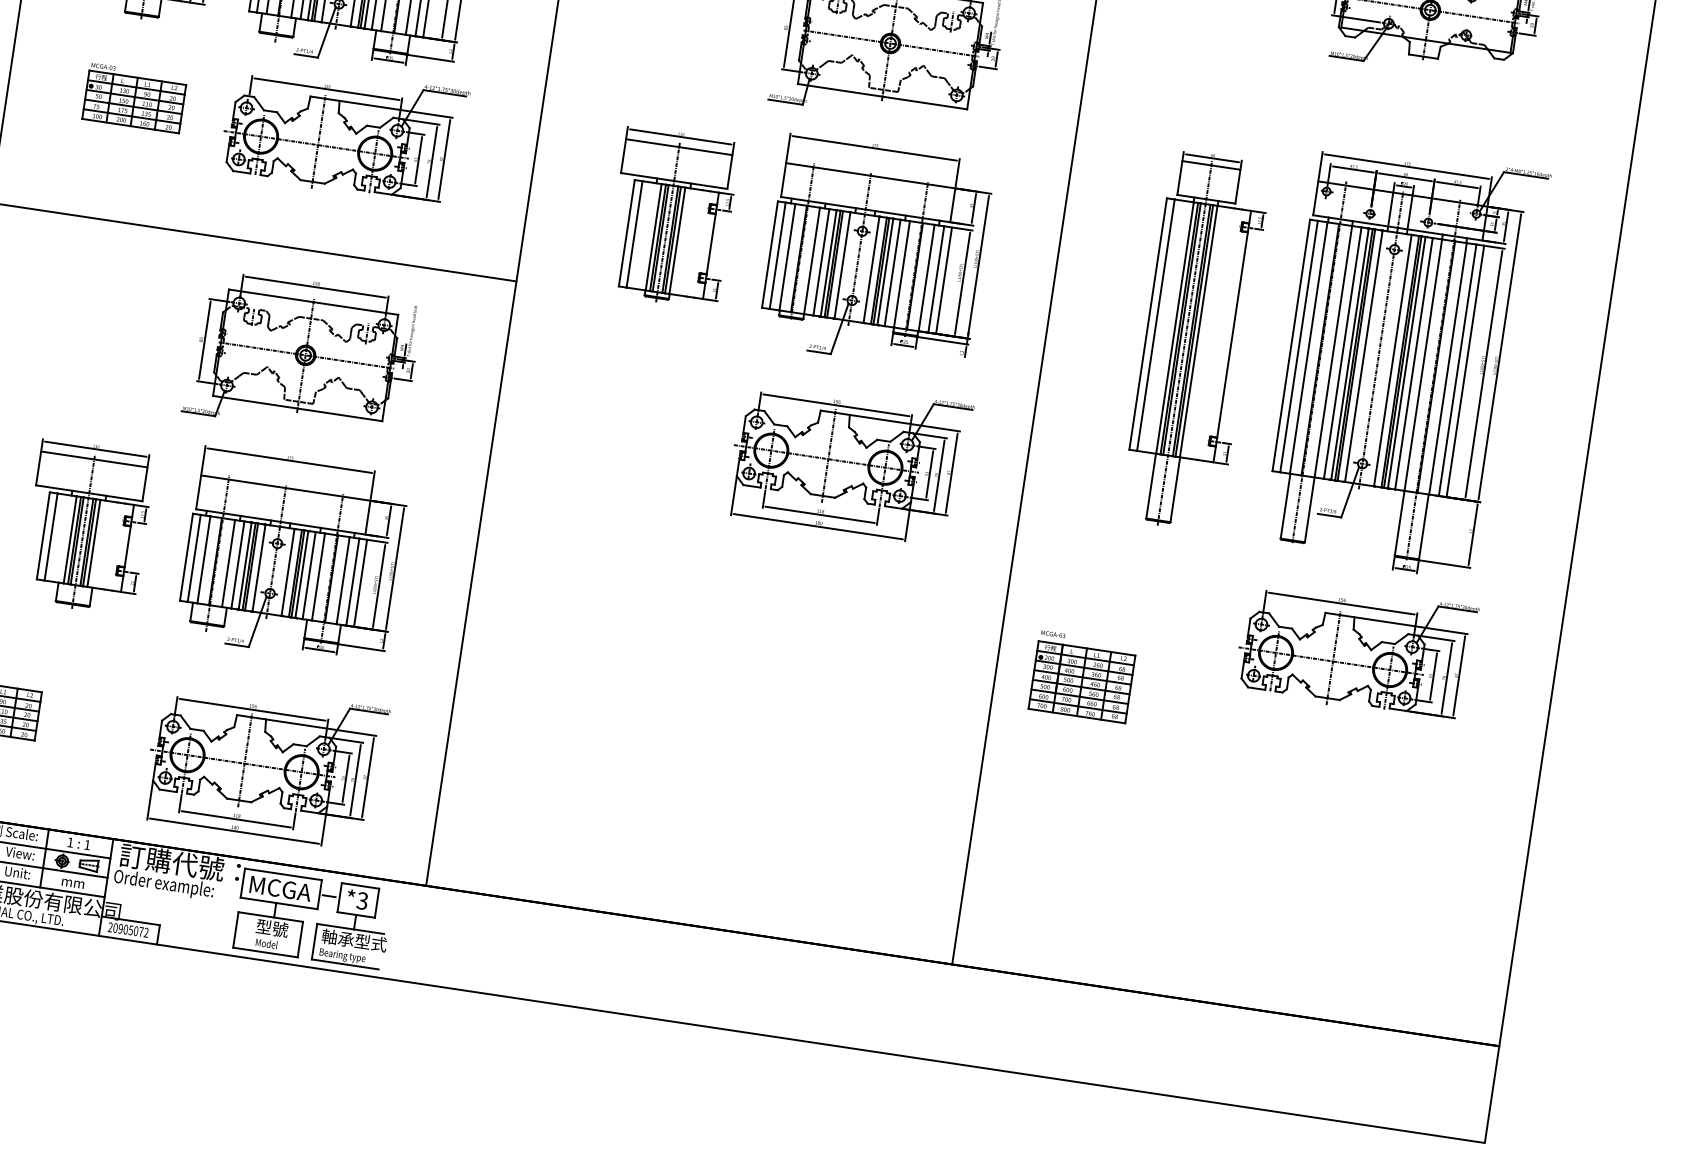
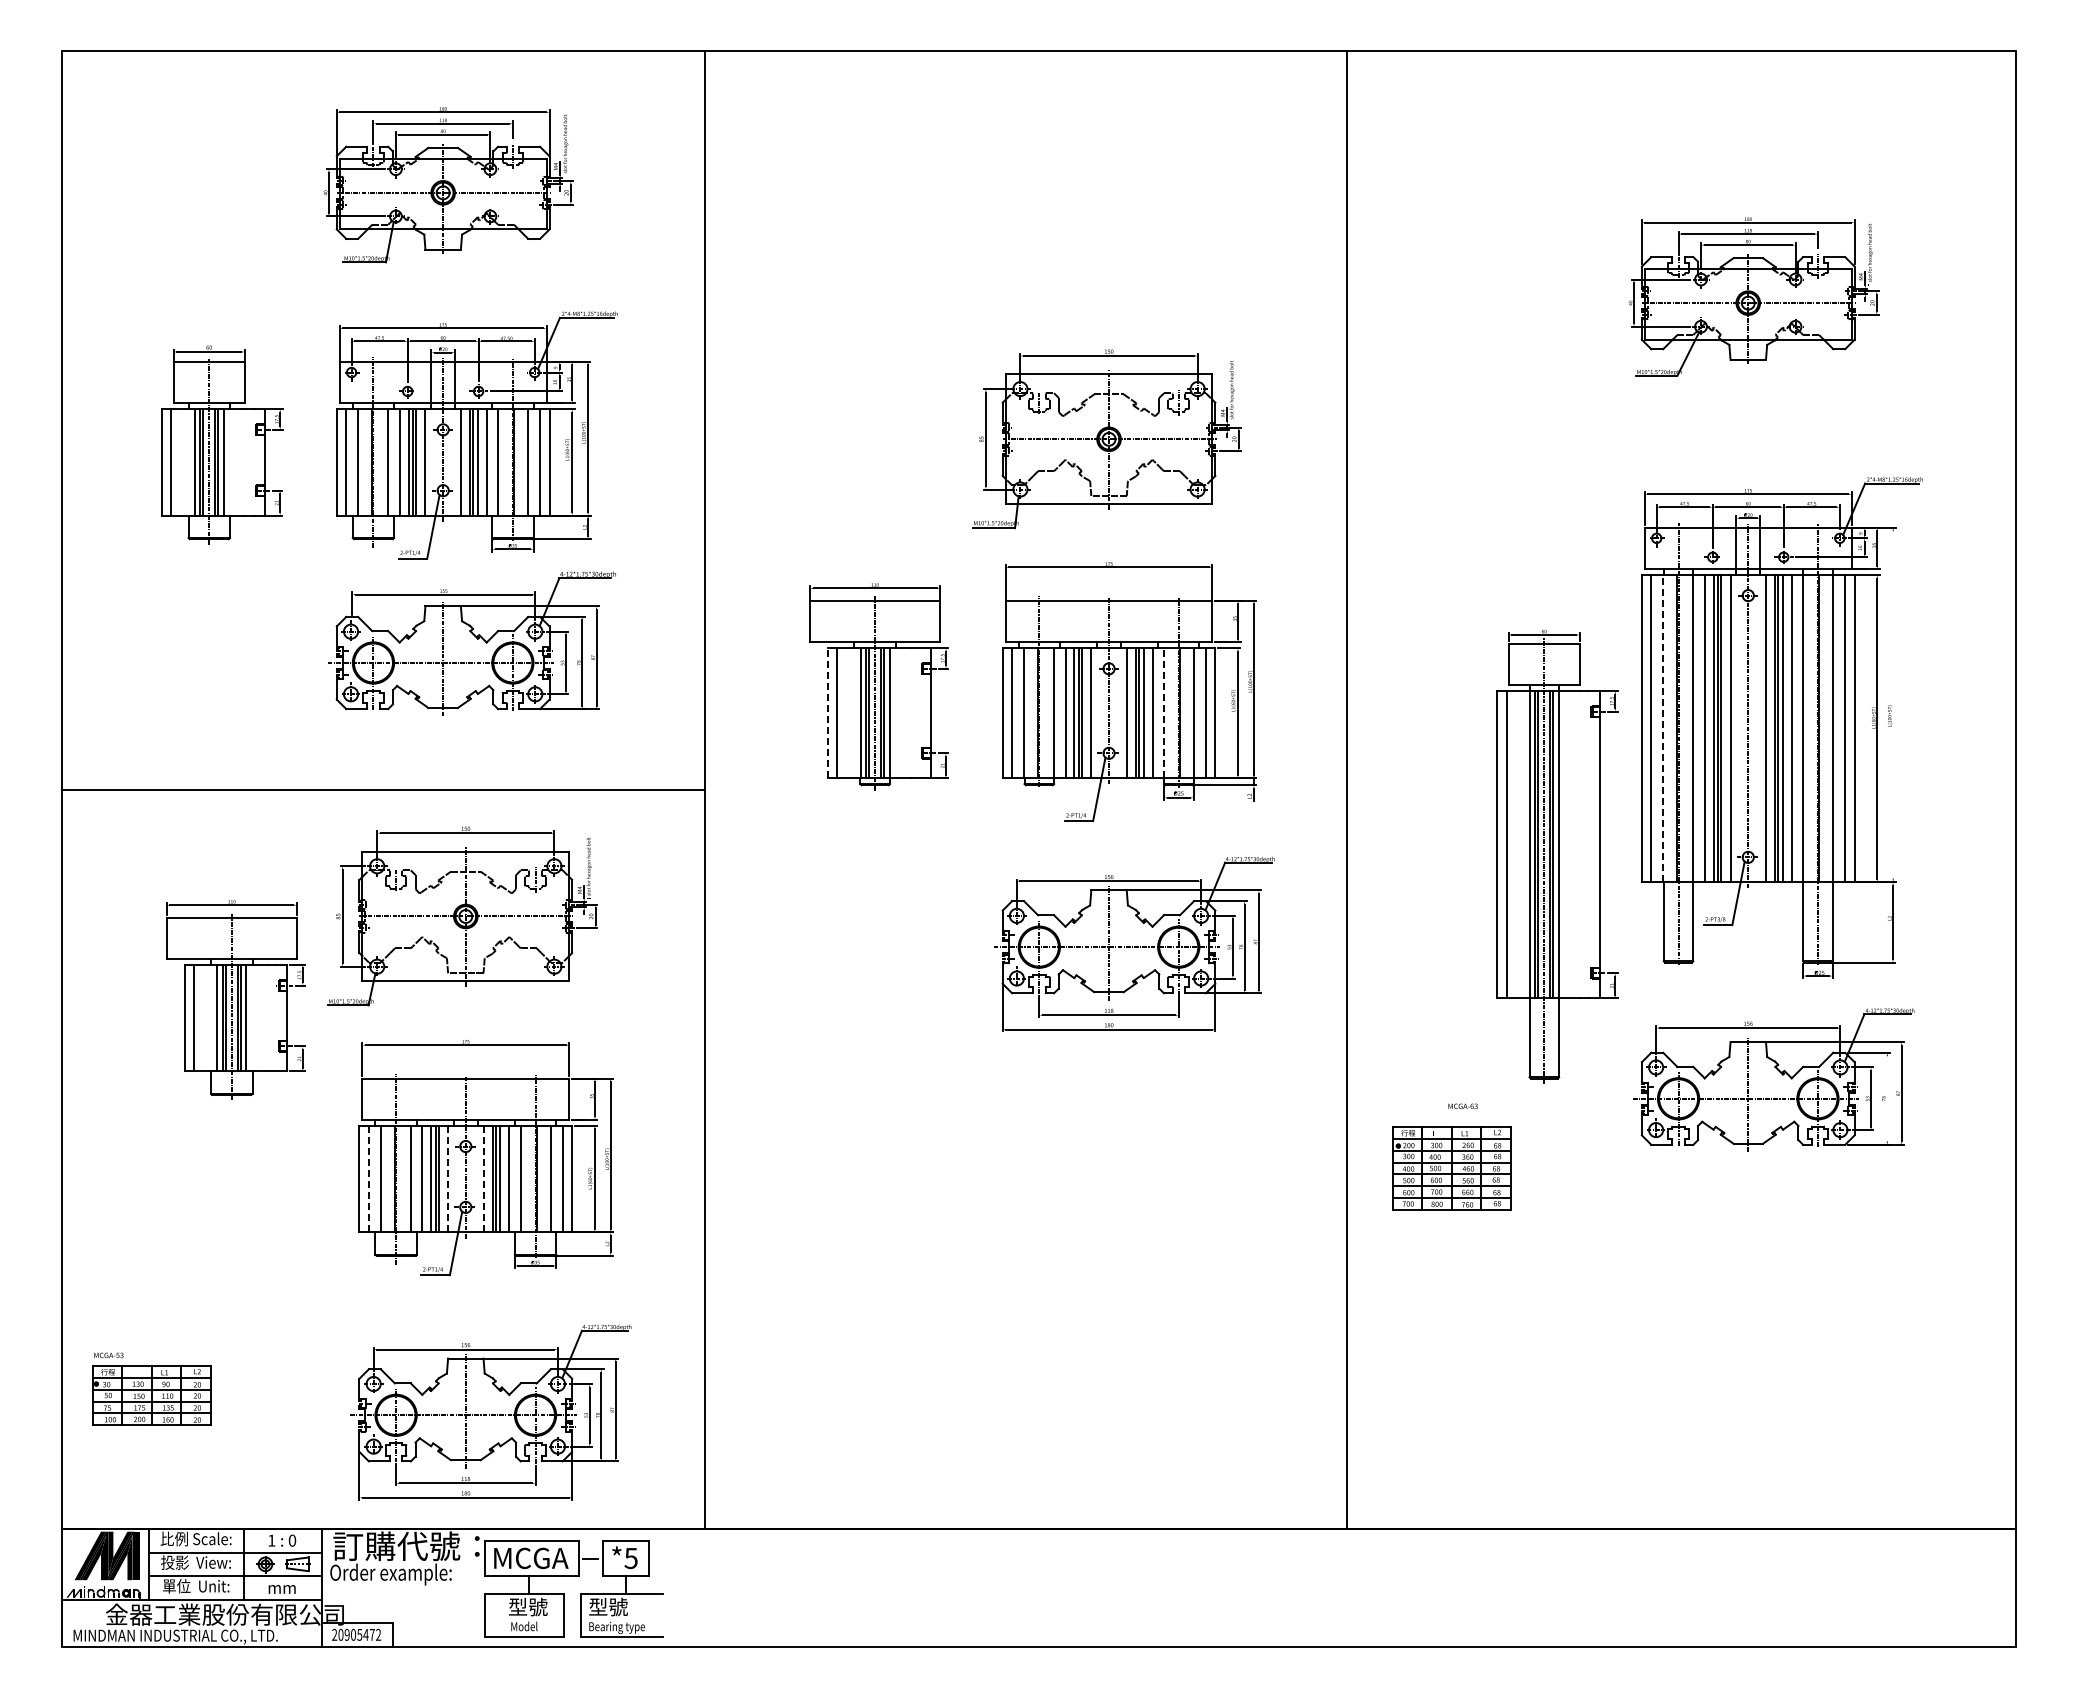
part: (134, 98) -> (215, 639), removed
line: (626, 233) -> (827, 713), solid -> dashed
line: (901, 274) -> (1163, 713), solid -> dashed
part: (1196, 341) -> (1557, 856), moved
line: (1308, 348) -> (1663, 728), solid -> dashed
line: (1500, 356) -> (1893, 704), removed
part: (87, 526) -> (235, 999), moved
line: (193, 557) -> (368, 1178), solid -> dashed
line: (259, 567) -> (448, 1178), solid -> dashed
line: (288, 572) -> (483, 1178), solid -> dashed
text: (1052, 633) -> (1462, 1105), moved
line: (1447, 678) -> (1887, 1098), removed
text: (87, 844) -> (292, 1540), 1 -> 0
text: (362, 900) -> (631, 1557), *3 -> *5
text: (135, 930) -> (365, 1634), 20905072 -> 20905472
text: (354, 940) -> (628, 1606), 軸承型式 -> 型號

